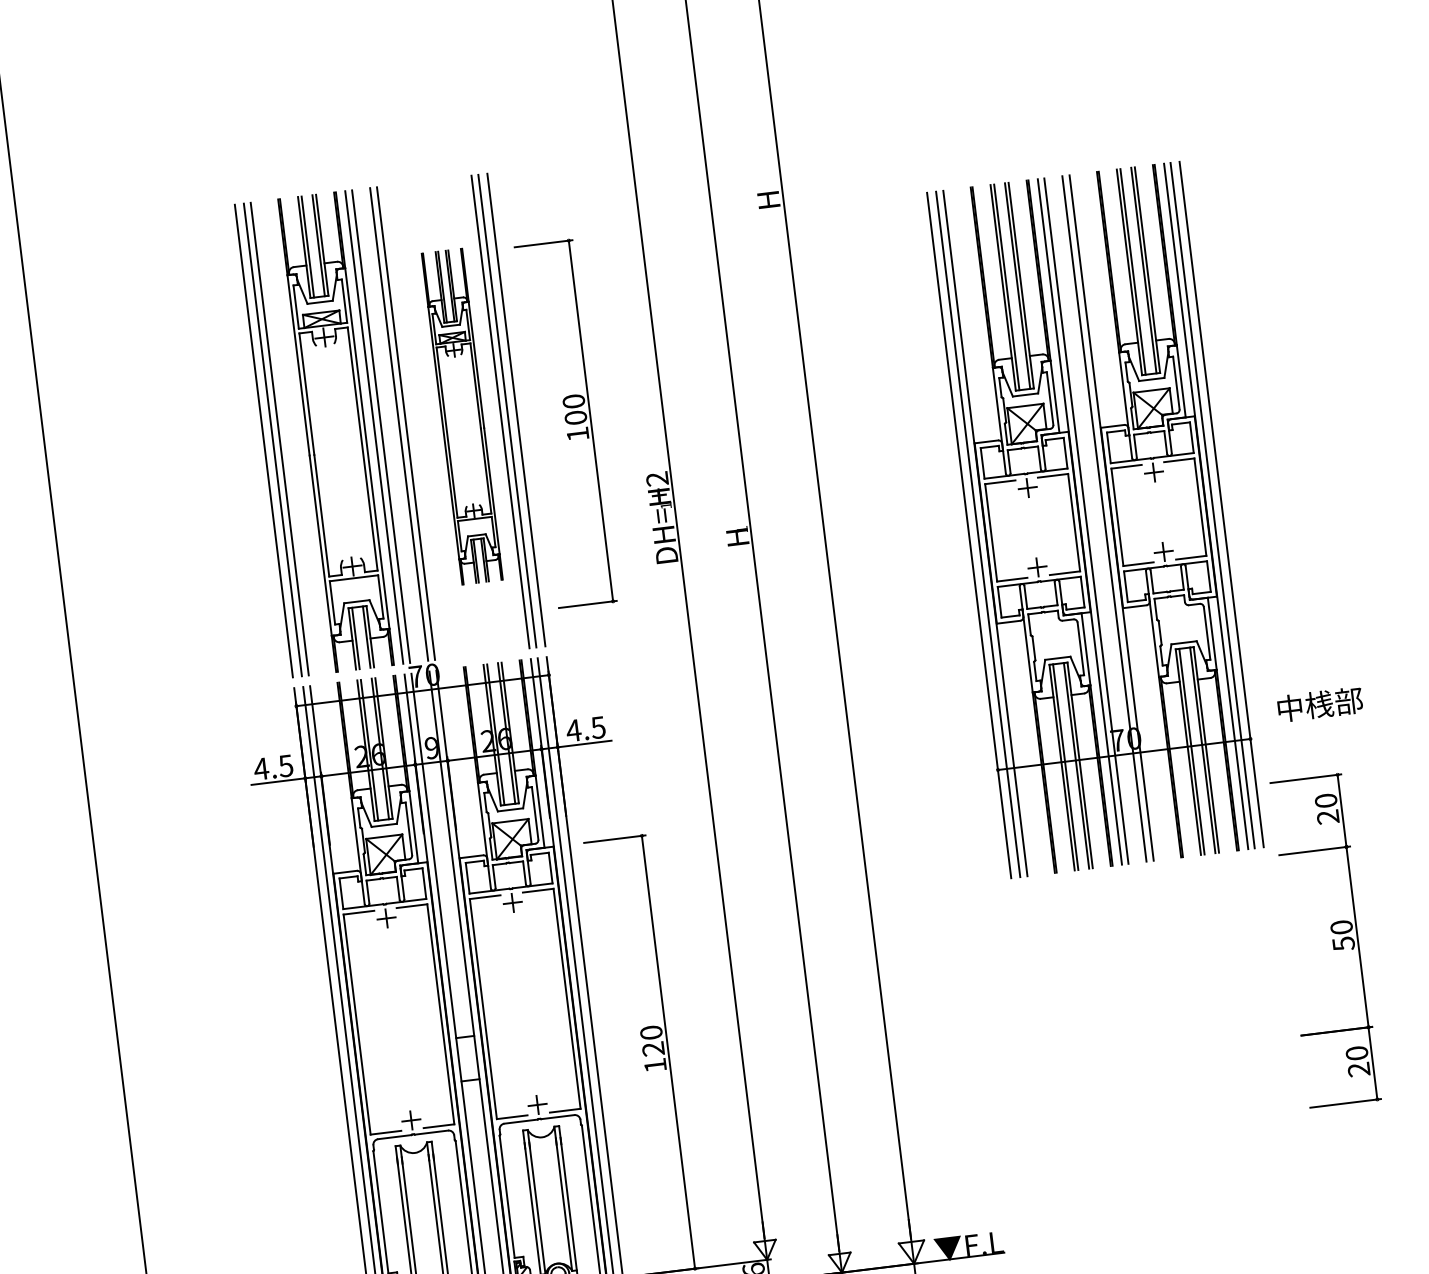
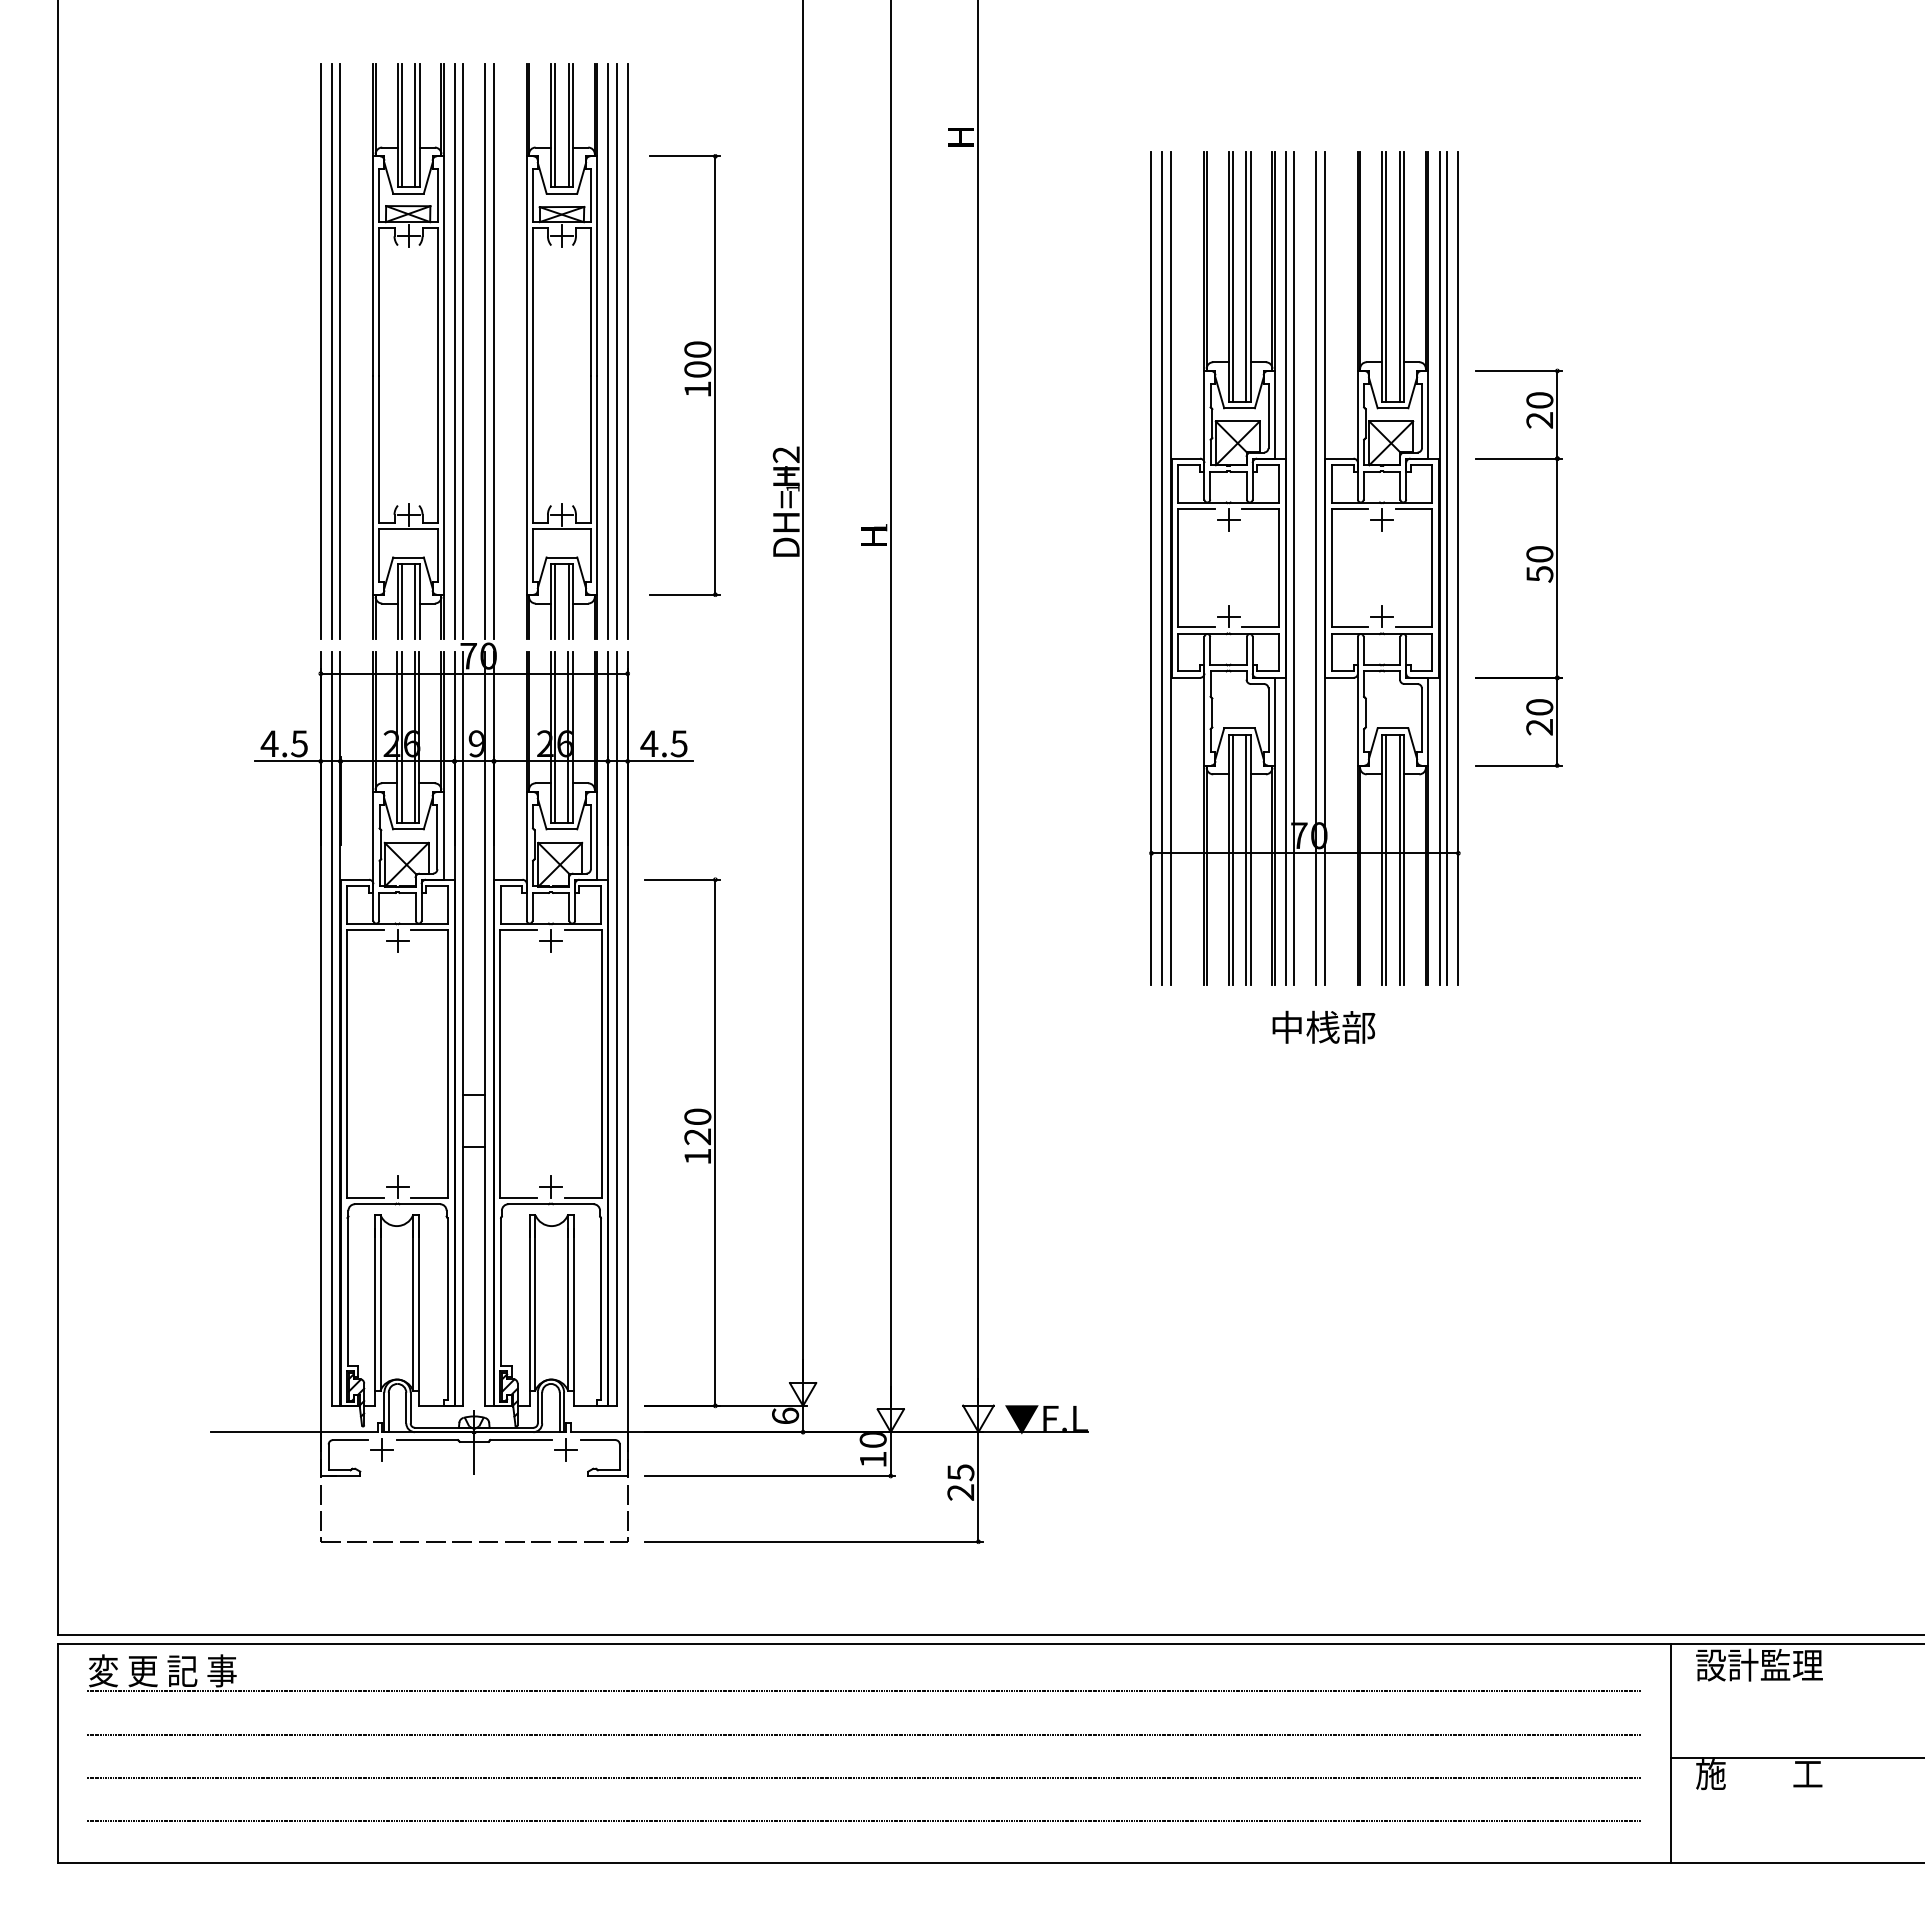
part: (461, 416) -> (561, 351), size x1.43
text: (1319, 703) -> (1323, 1026), moved
part: (1332, 939) -> (1526, 567), moved

